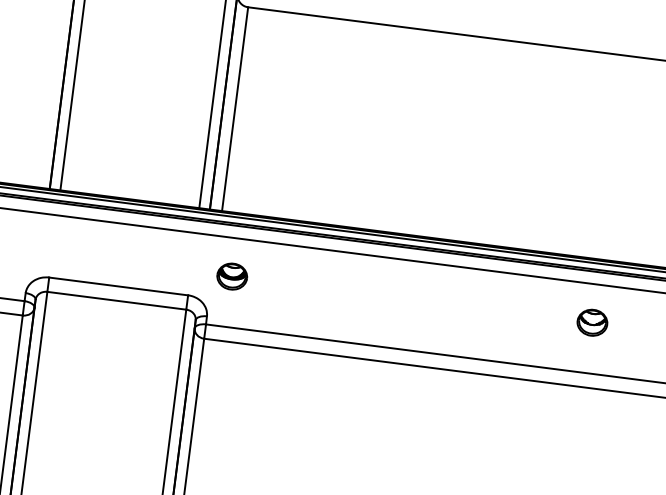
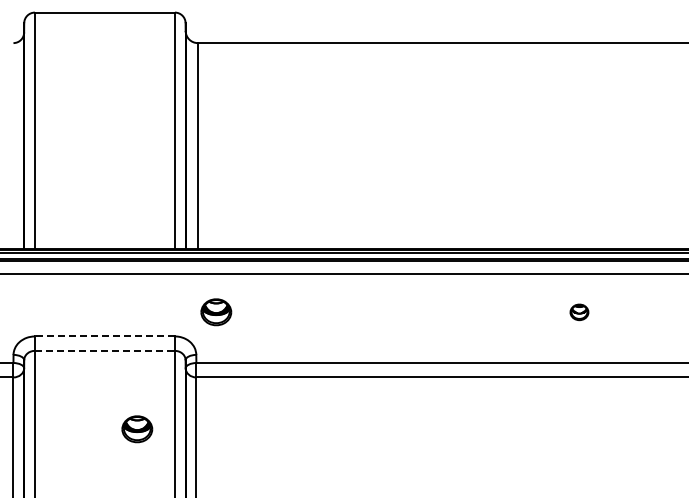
line: (118, 286) -> (104, 336), solid -> dashed
line: (117, 300) -> (105, 350), solid -> dashed
part: (592, 322) -> (579, 312), size x0.6
part: (139, 382) -> (137, 429), added

